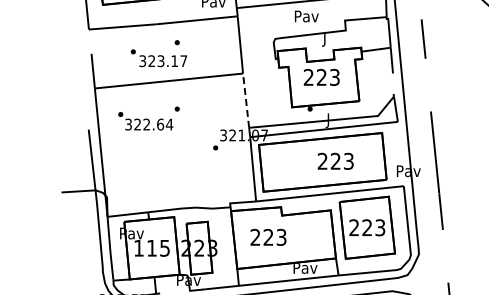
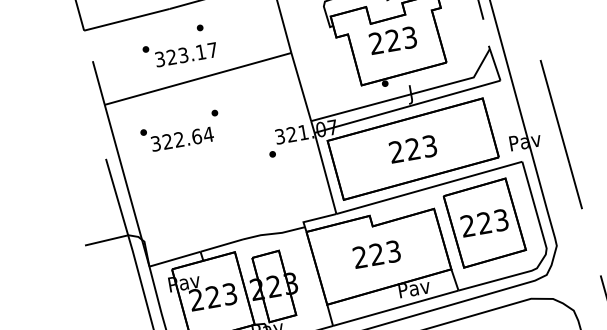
line: (246, 100) -> (301, 86), dashed -> solid
text: (335, 160) -> (412, 148), moved
text: (268, 236) -> (376, 253), moved
text: (151, 247) -> (212, 296), 115 -> 223

